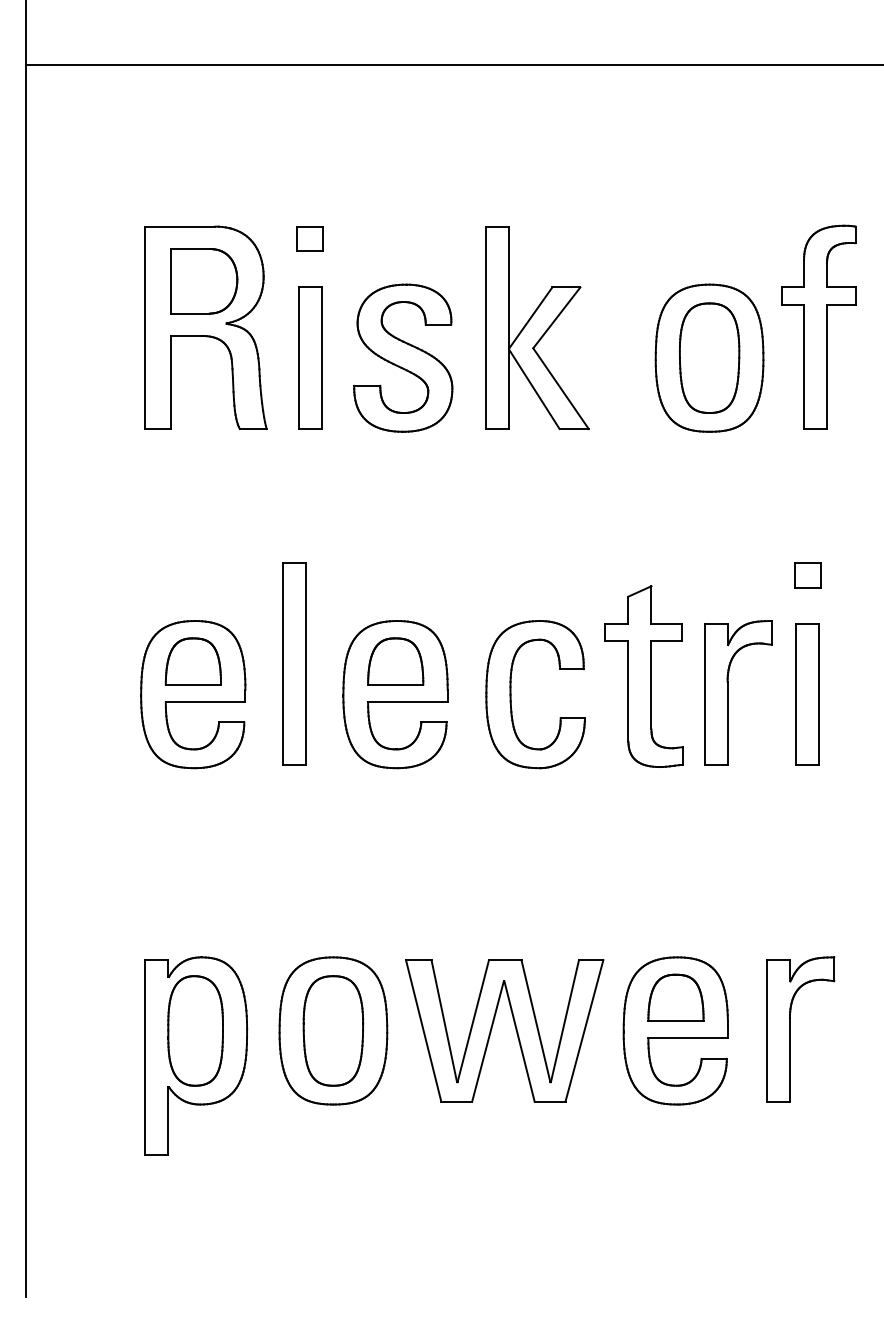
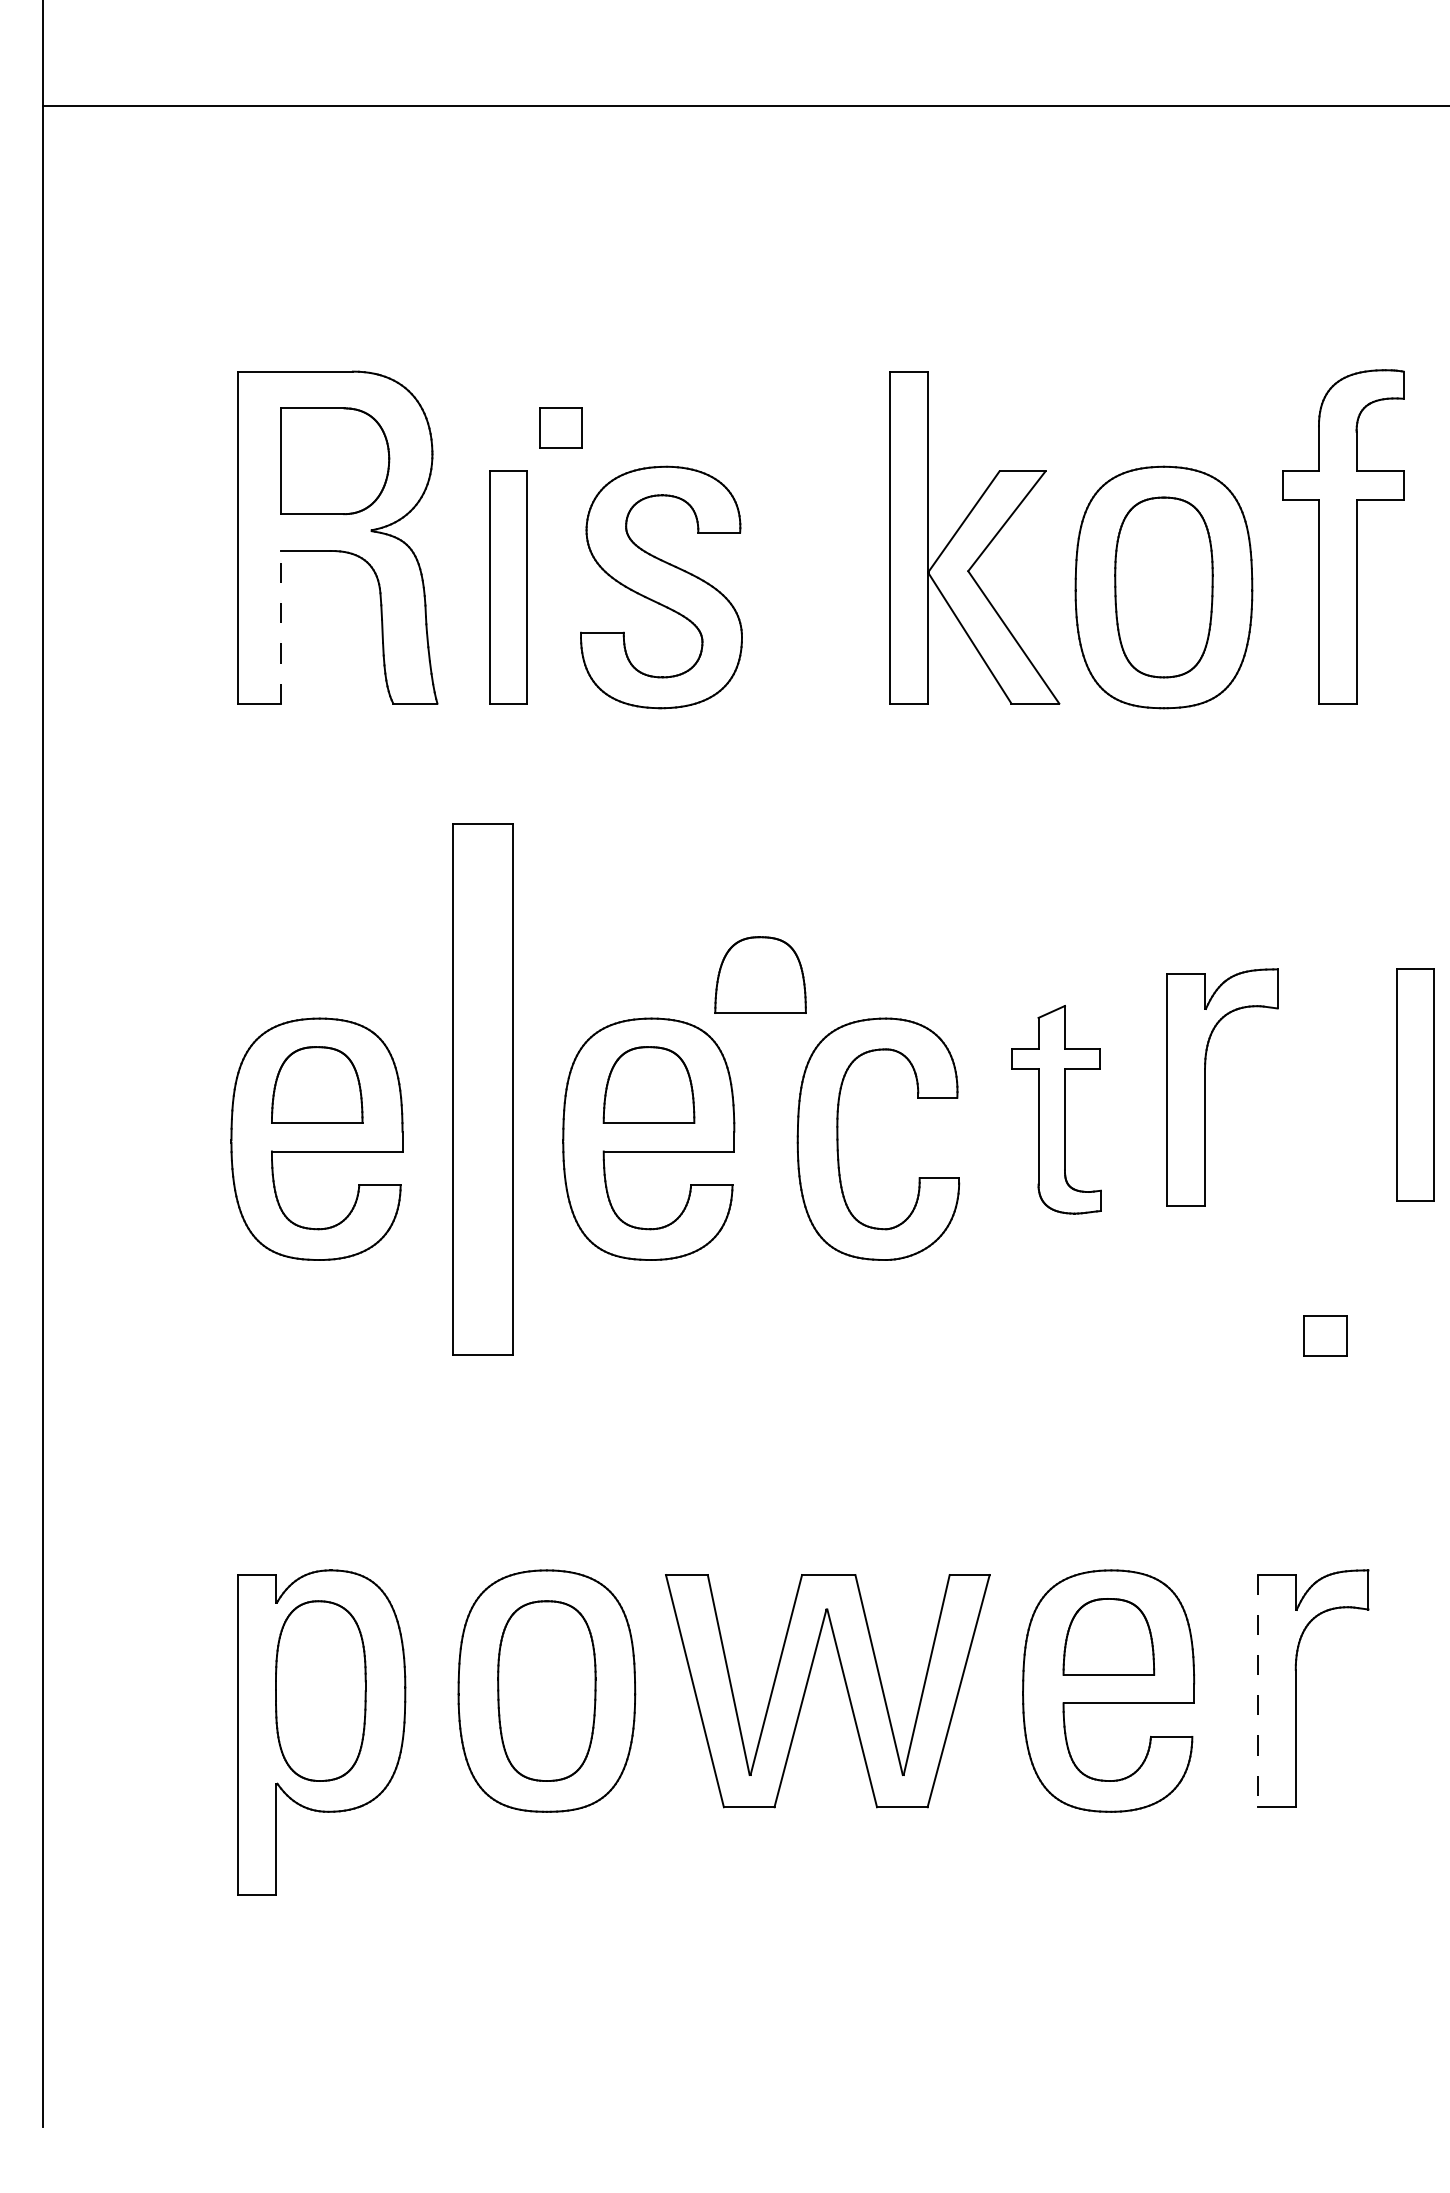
part: (309, 238) -> (560, 427), moved
part: (537, 328) -> (975, 538), moved
line: (171, 382) -> (281, 627), solid -> dashed
part: (807, 575) -> (1324, 1336), moved
part: (463, 594) -> (760, 975), added
part: (294, 663) -> (483, 1088), size x1.6
part: (643, 676) -> (1055, 1109), size x0.7
part: (728, 692) -> (1206, 1086), moved
part: (807, 694) -> (1414, 1085), moved
line: (766, 1030) -> (1257, 1690), solid -> dashed

